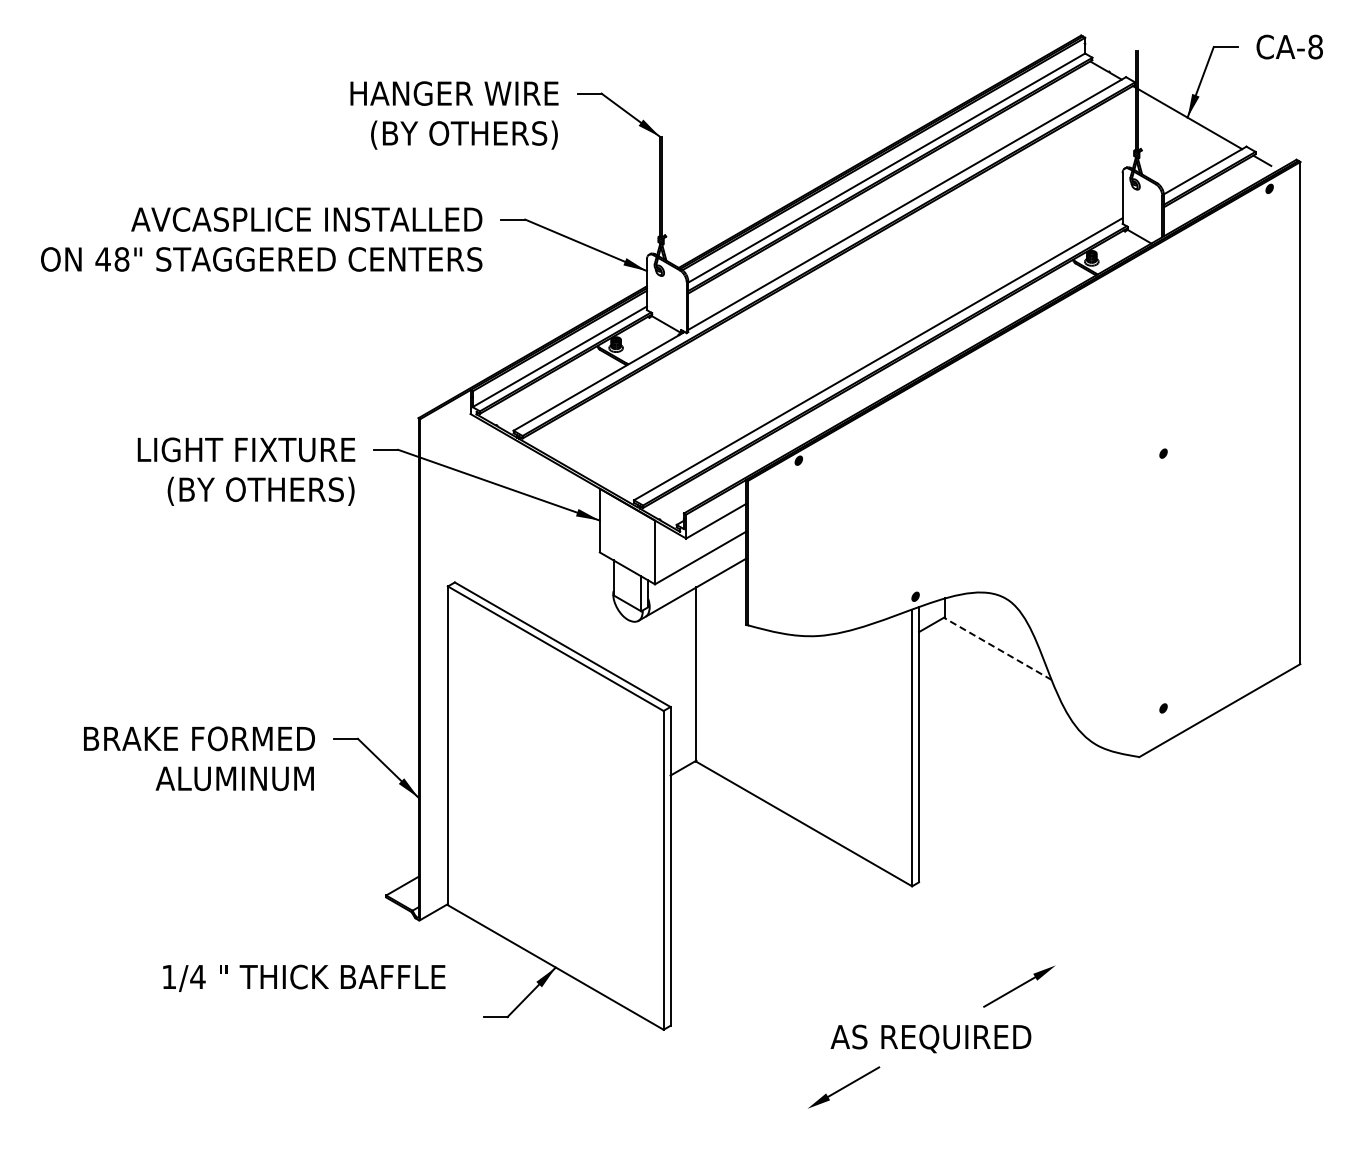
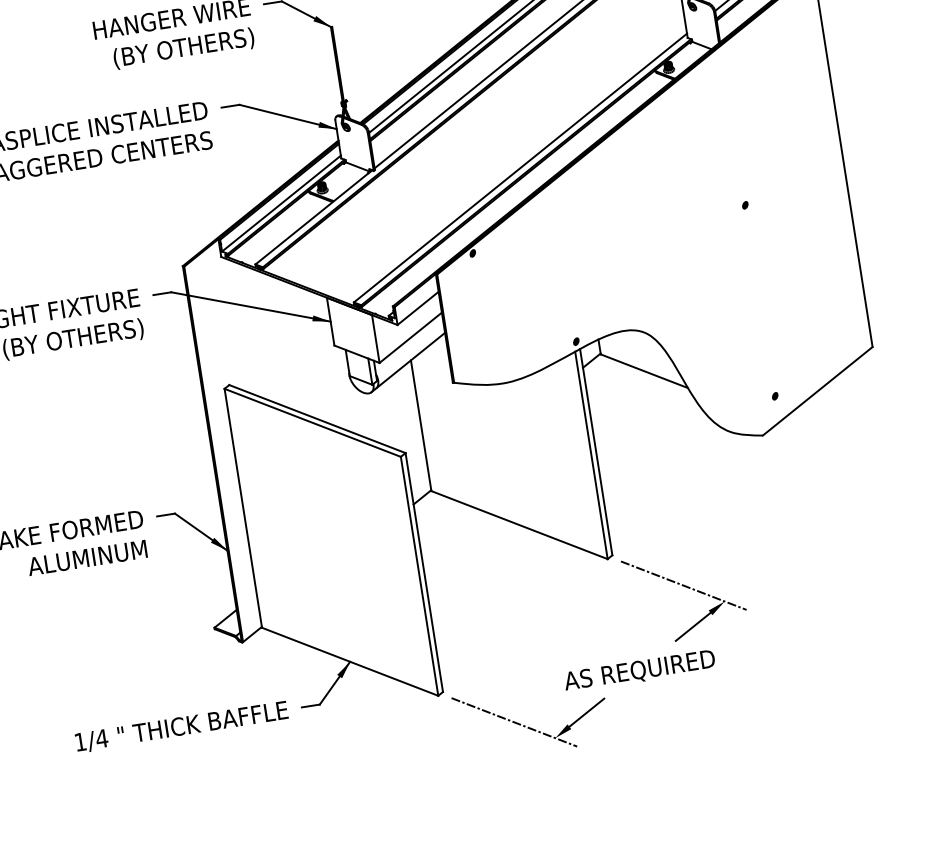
line: (998, 649) -> (644, 371), dashed -> solid
line: (1005, 936) -> (683, 585), added
text: (304, 977) -> (181, 726), moved
line: (757, 1079) -> (514, 722), added

